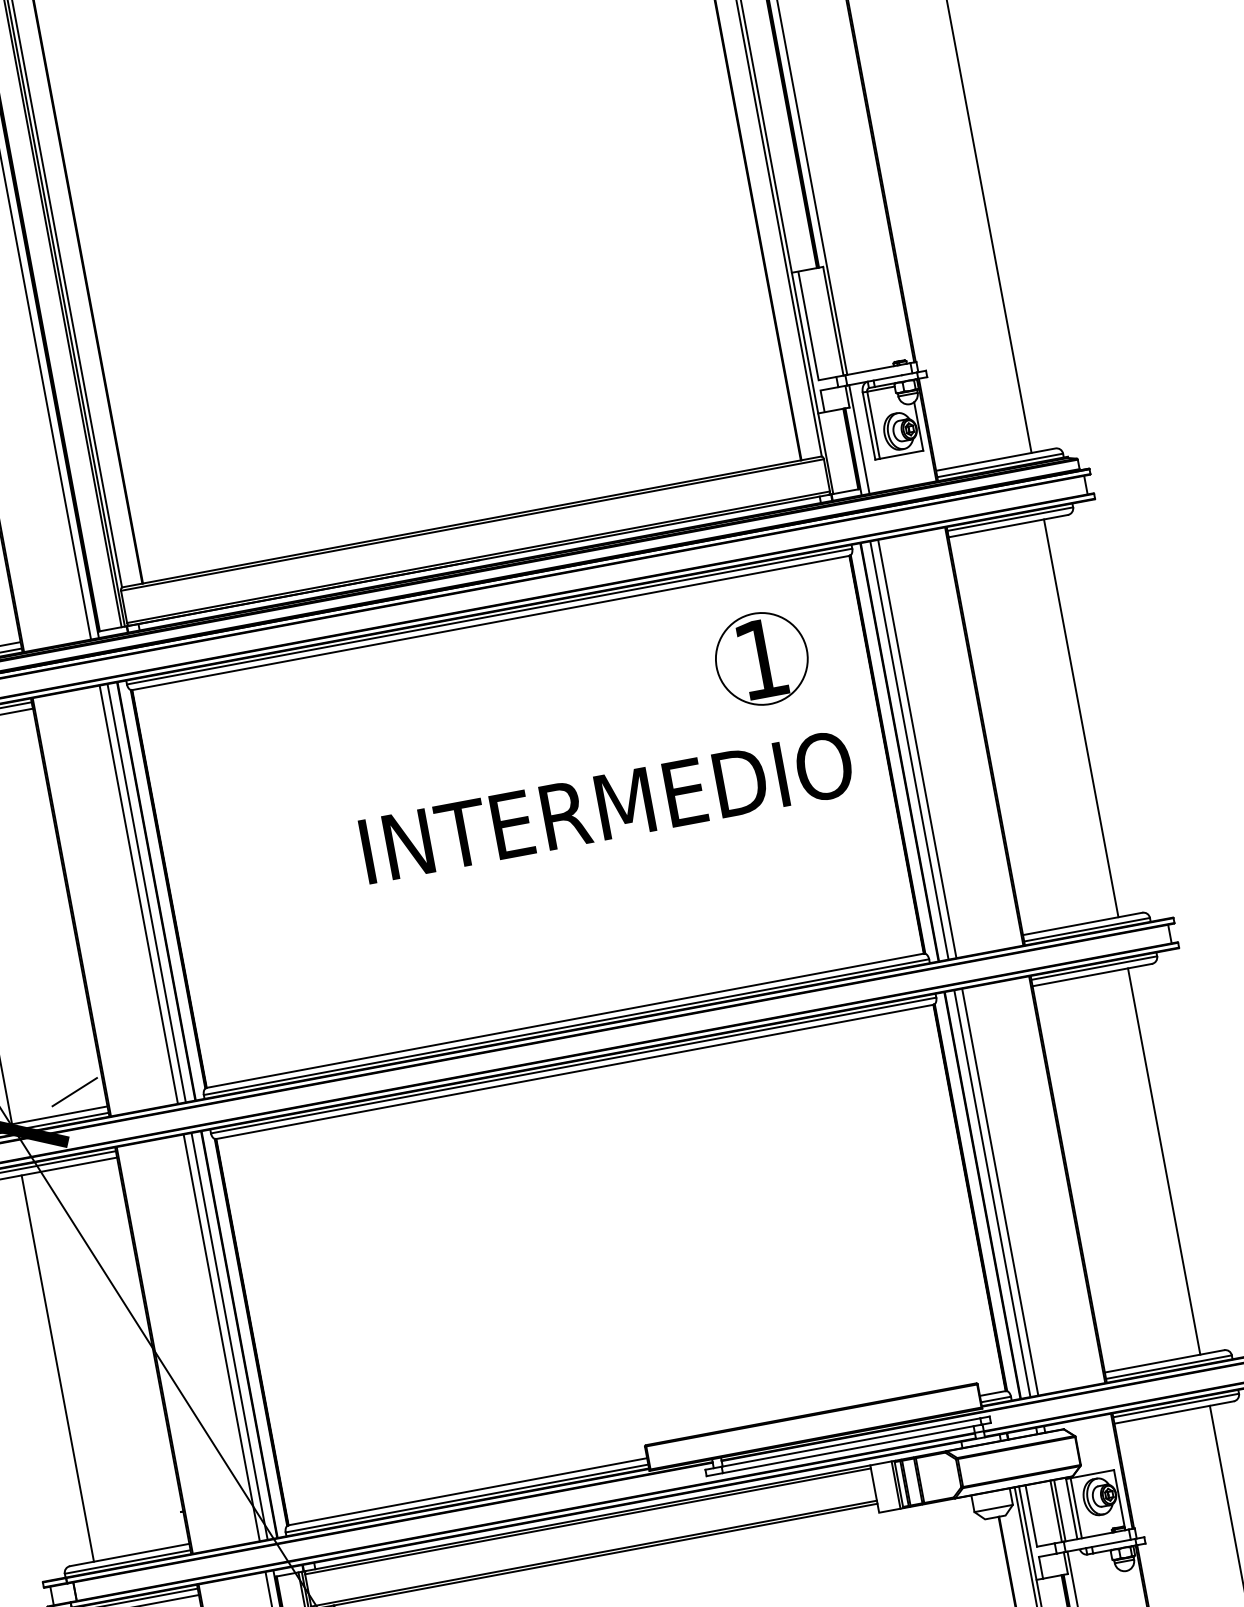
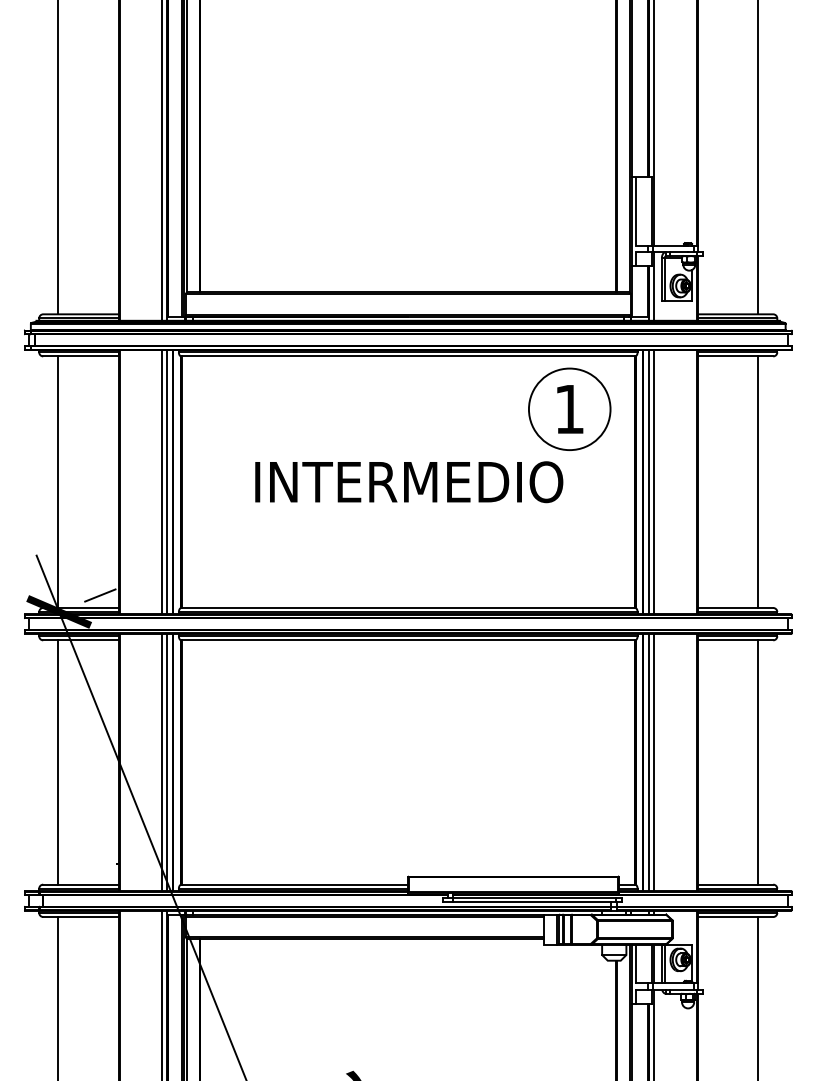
circle: (761, 659) -> (569, 409), size x1.43
text: (607, 807) -> (409, 482), moved

